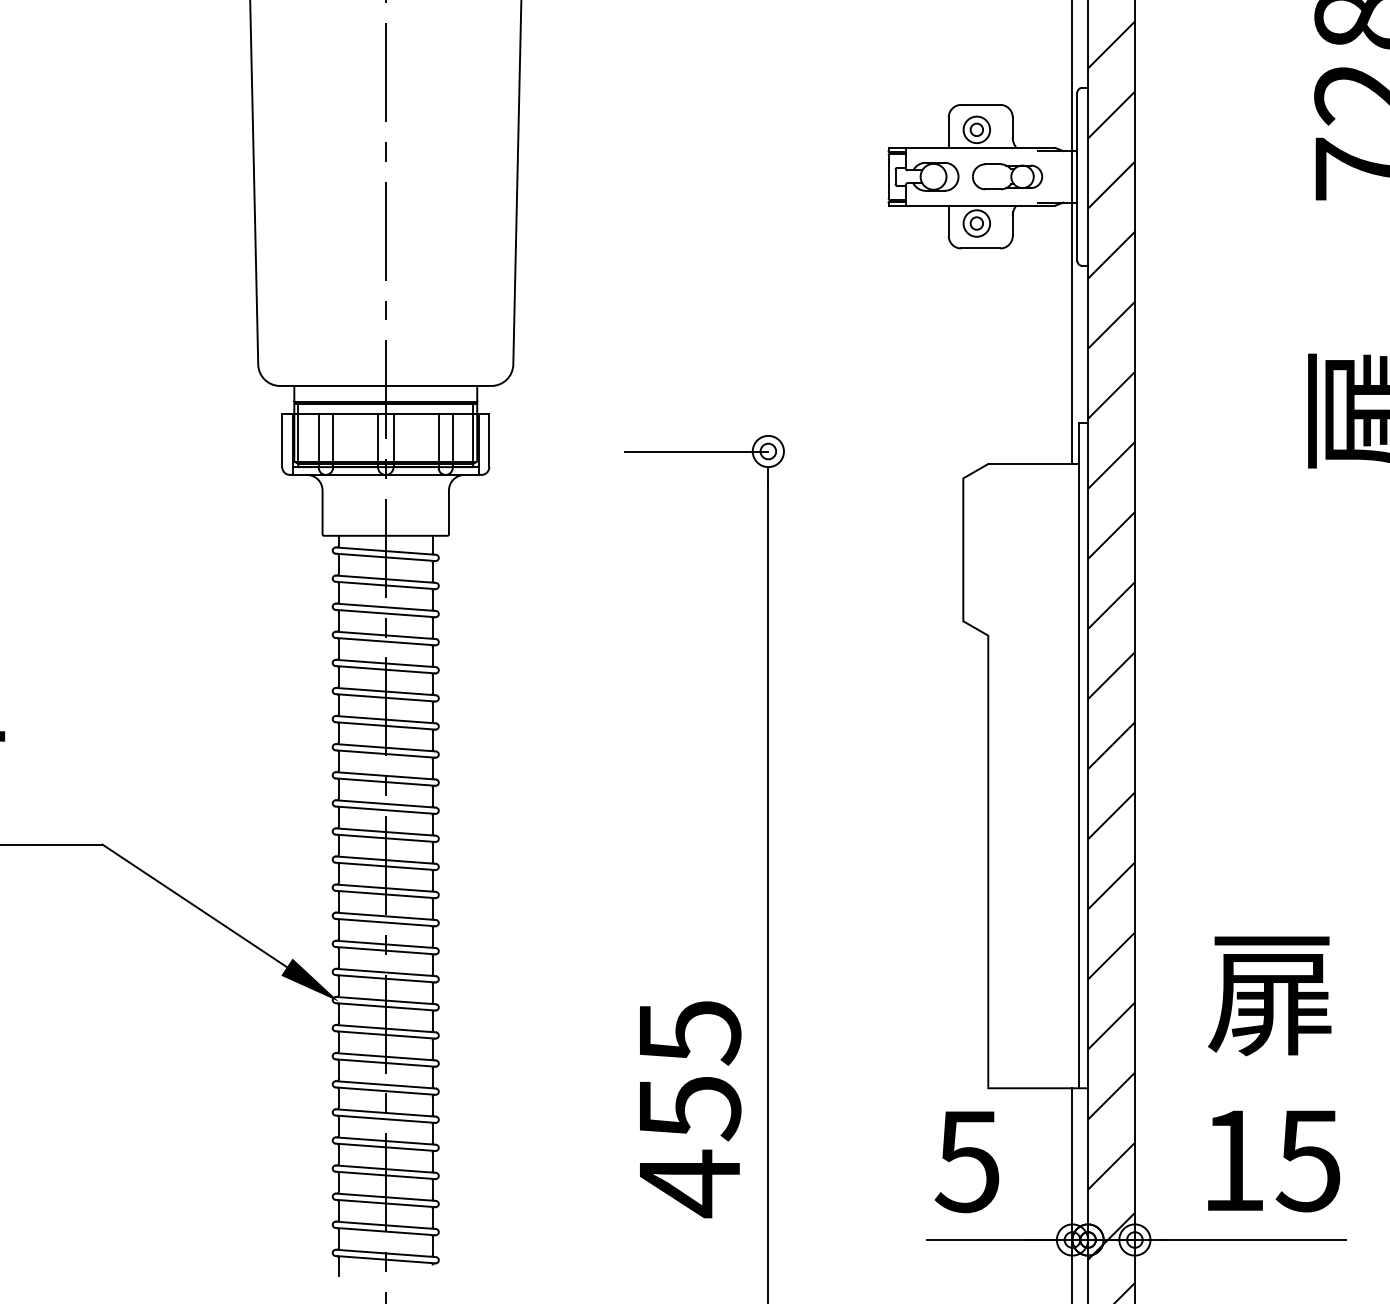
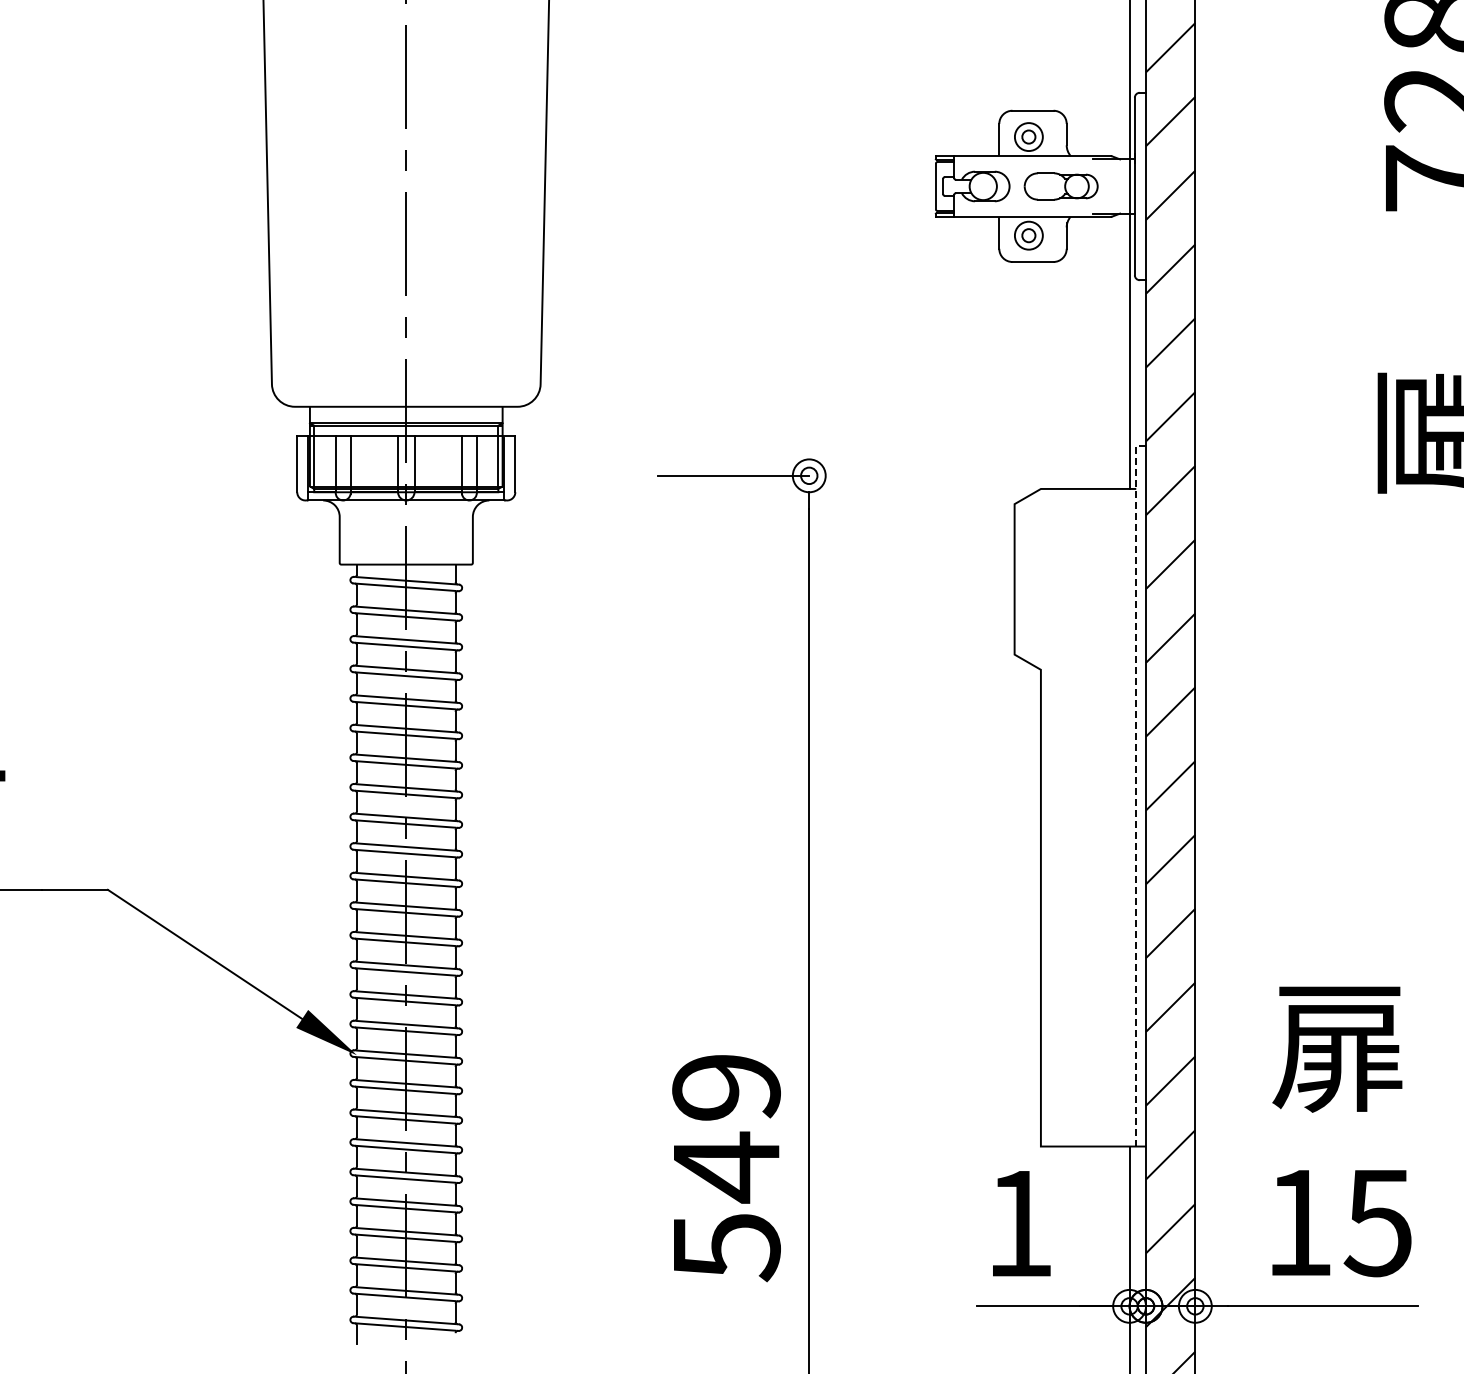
line: (1079, 750) -> (1136, 790), solid -> dashed
text: (689, 1110) -> (726, 1169), 455 -> 549
text: (967, 1162) -> (1018, 1224), 5 -> 1

